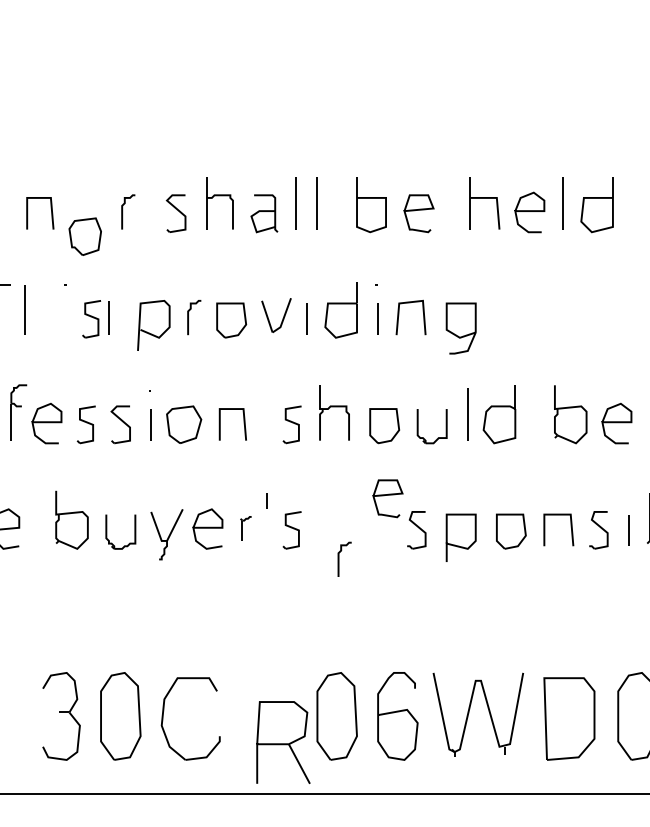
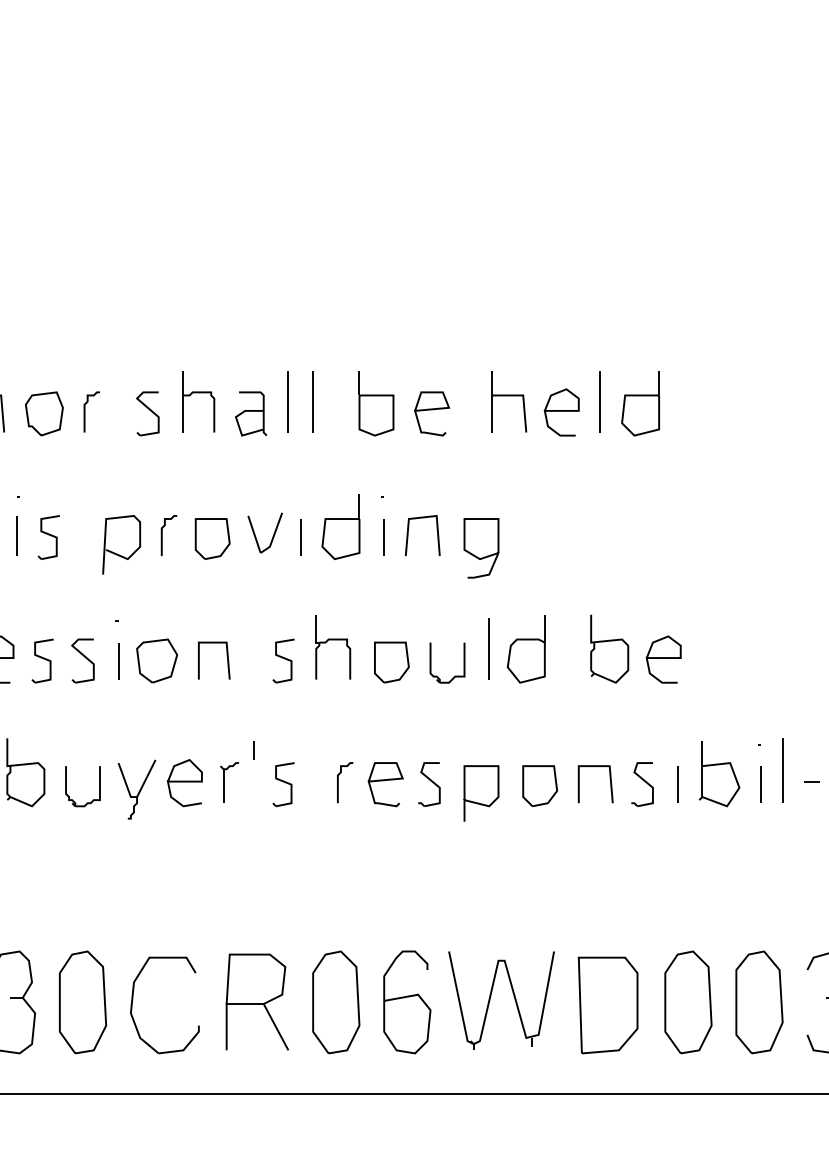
part: (85, 236) -> (44, 413), moved
line: (108, 317) -> (16, 535), moved
curve: (386, 496) -> (384, 781), moved
part: (245, 528) -> (229, 782), size x1.43
curve: (339, 559) -> (338, 782), moved
part: (282, 742) -> (256, 1001), moved

